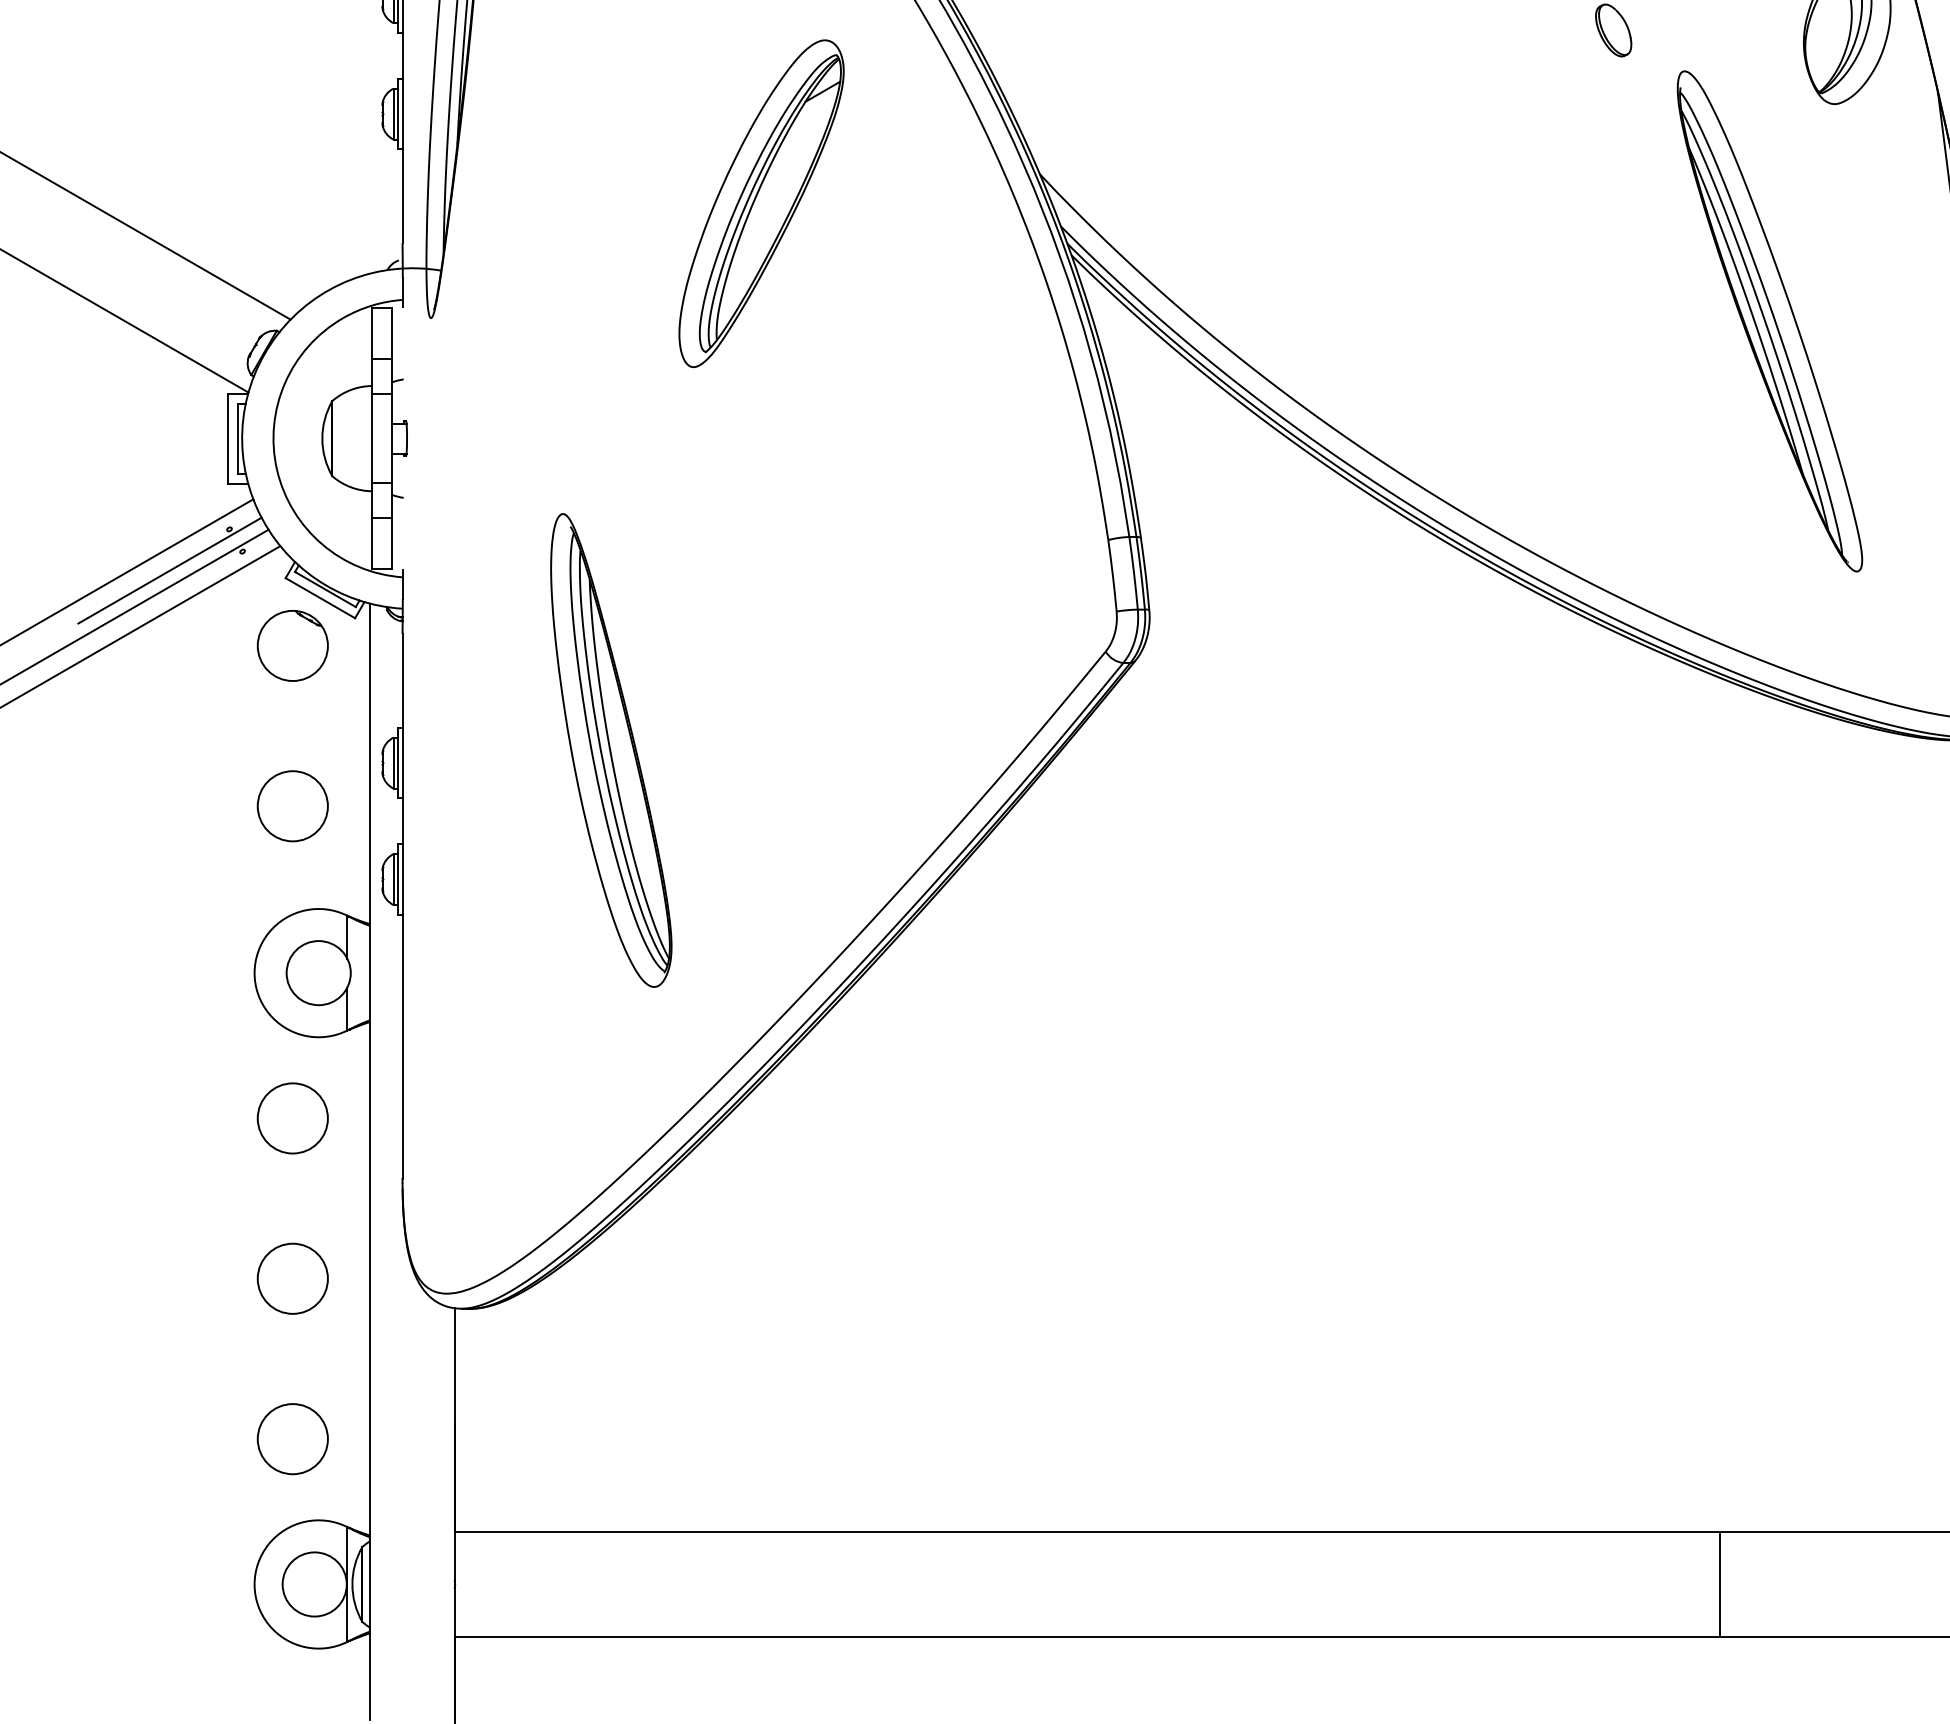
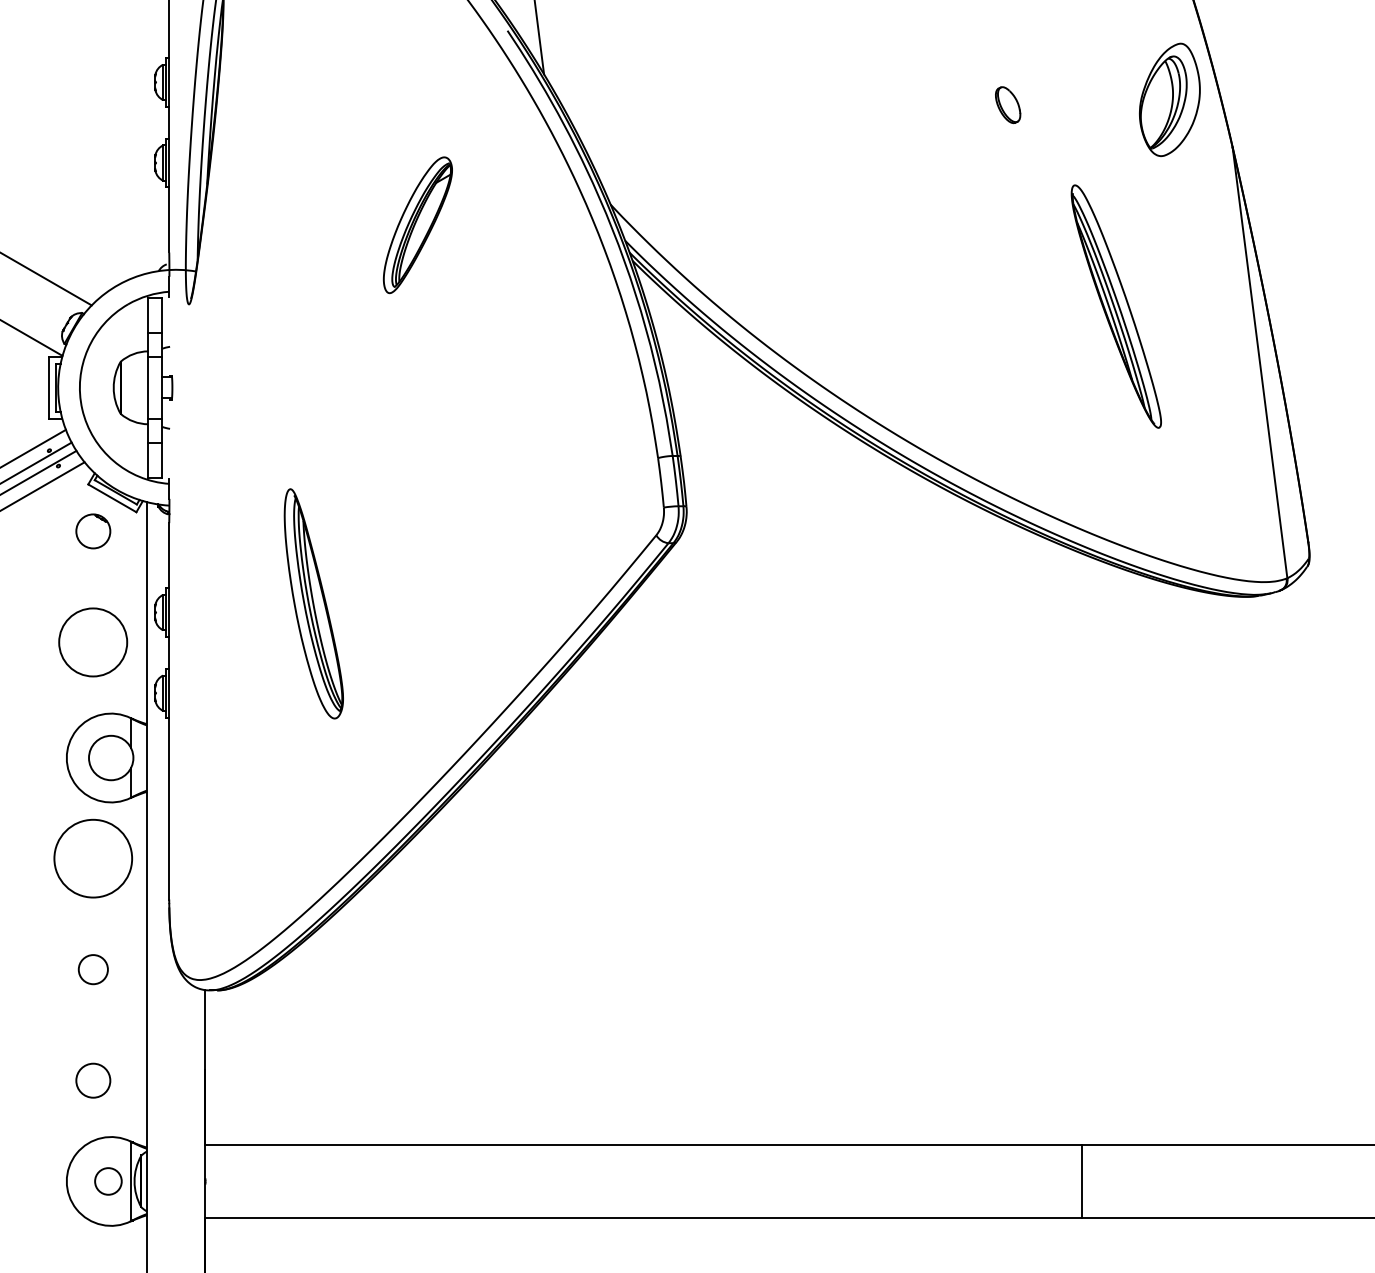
part: (760, 204) -> (417, 225), size x0.6
part: (1770, 321) -> (1116, 306), size x0.7
part: (293, 646) -> (93, 531), size x0.7
part: (610, 750) -> (313, 603), size x0.7
circle: (293, 806) -> (93, 642), size x1.4
circle: (291, 1118) -> (92, 858), size x1.6
circle: (293, 1278) -> (93, 969), size x0.6
circle: (293, 1438) -> (93, 1080), size x0.7
circle: (314, 1584) -> (108, 1181), size x0.6

